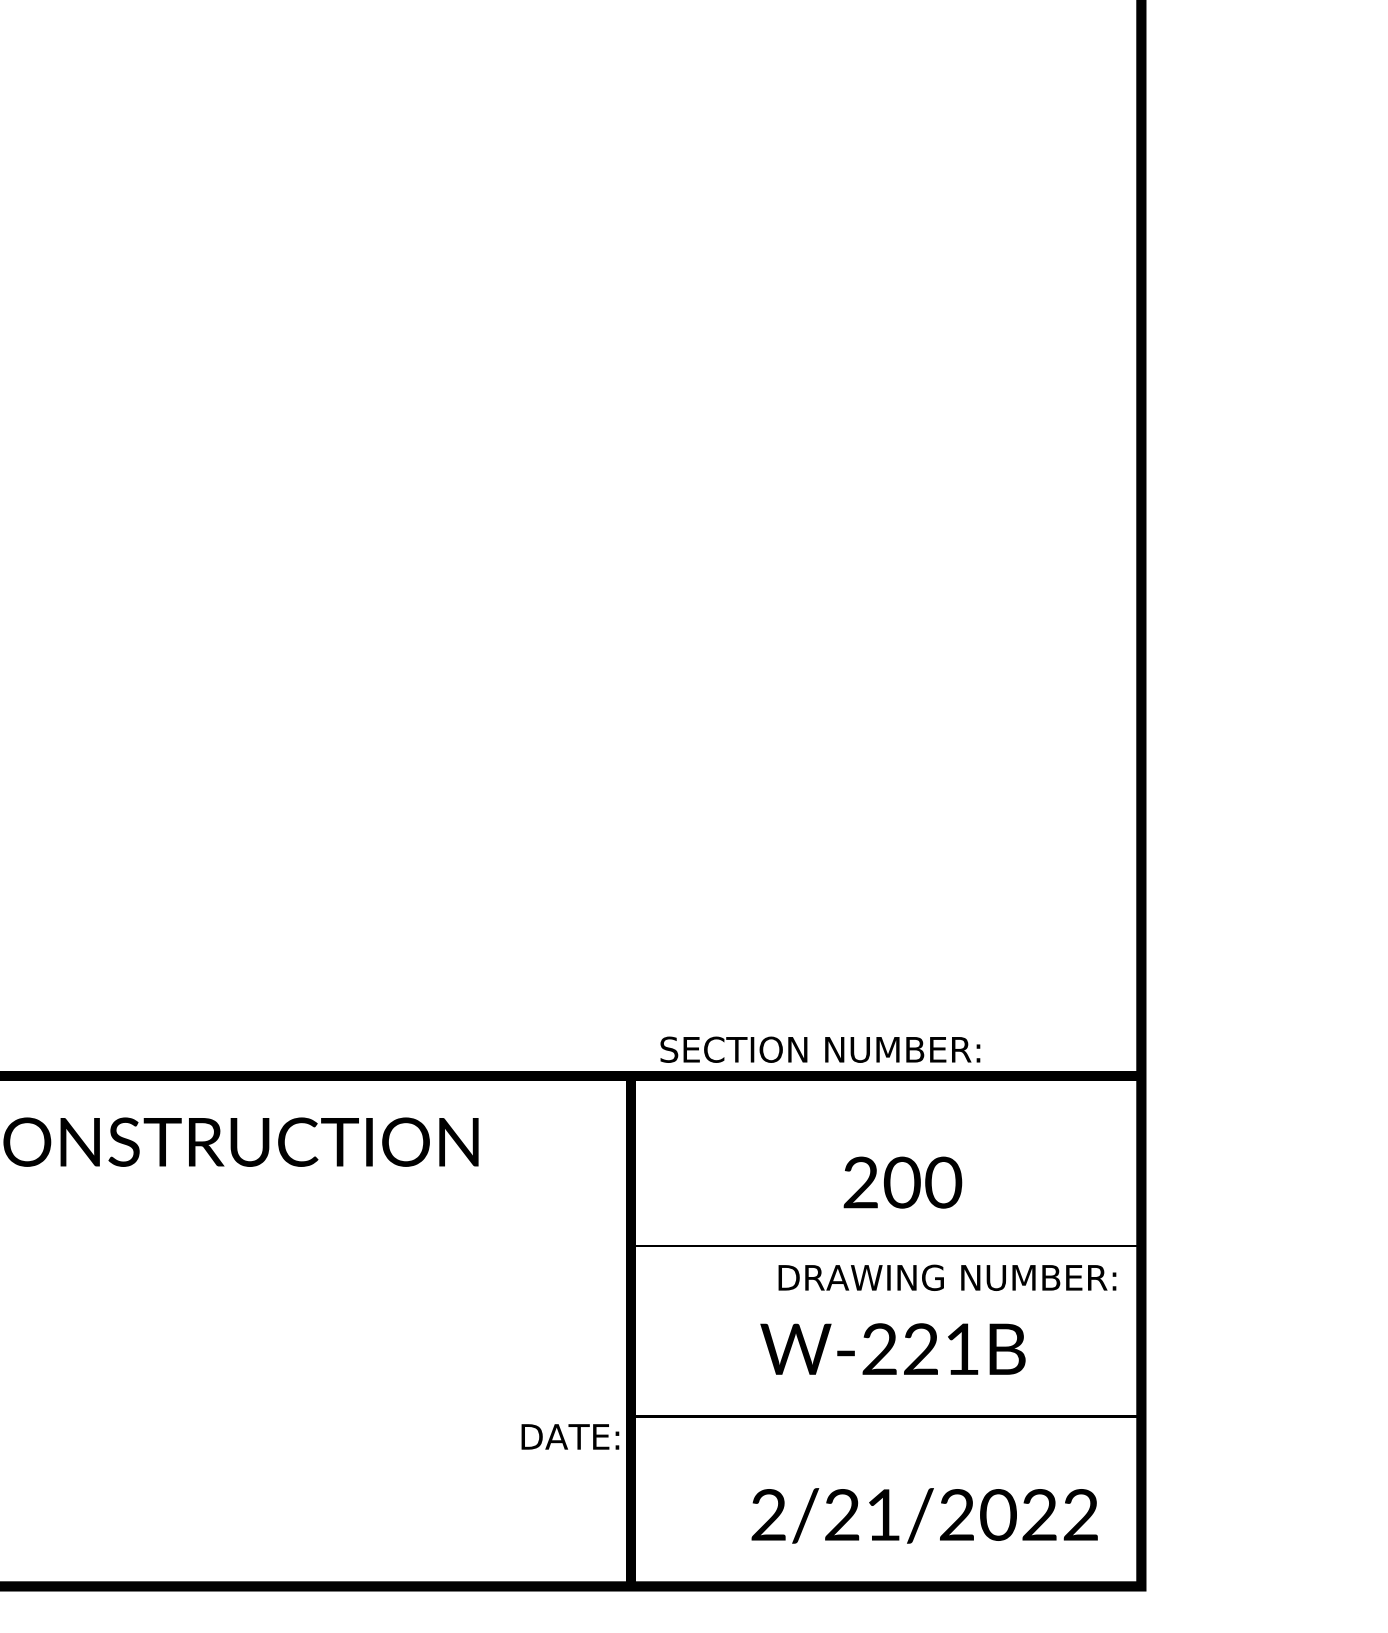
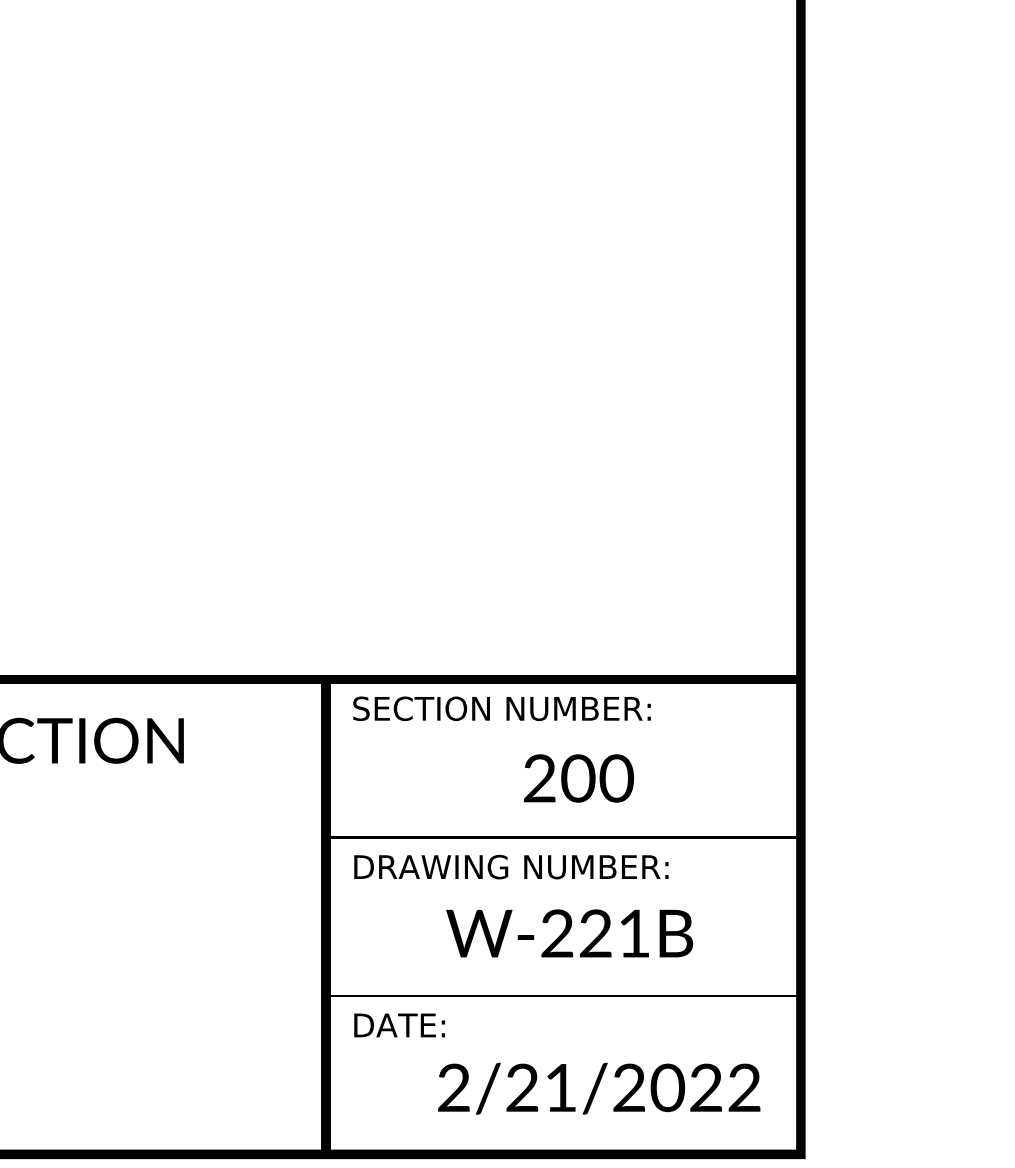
text: (820, 1049) -> (502, 708), moved
text: (947, 1277) -> (511, 866), moved
text: (570, 1436) -> (399, 1025), moved

